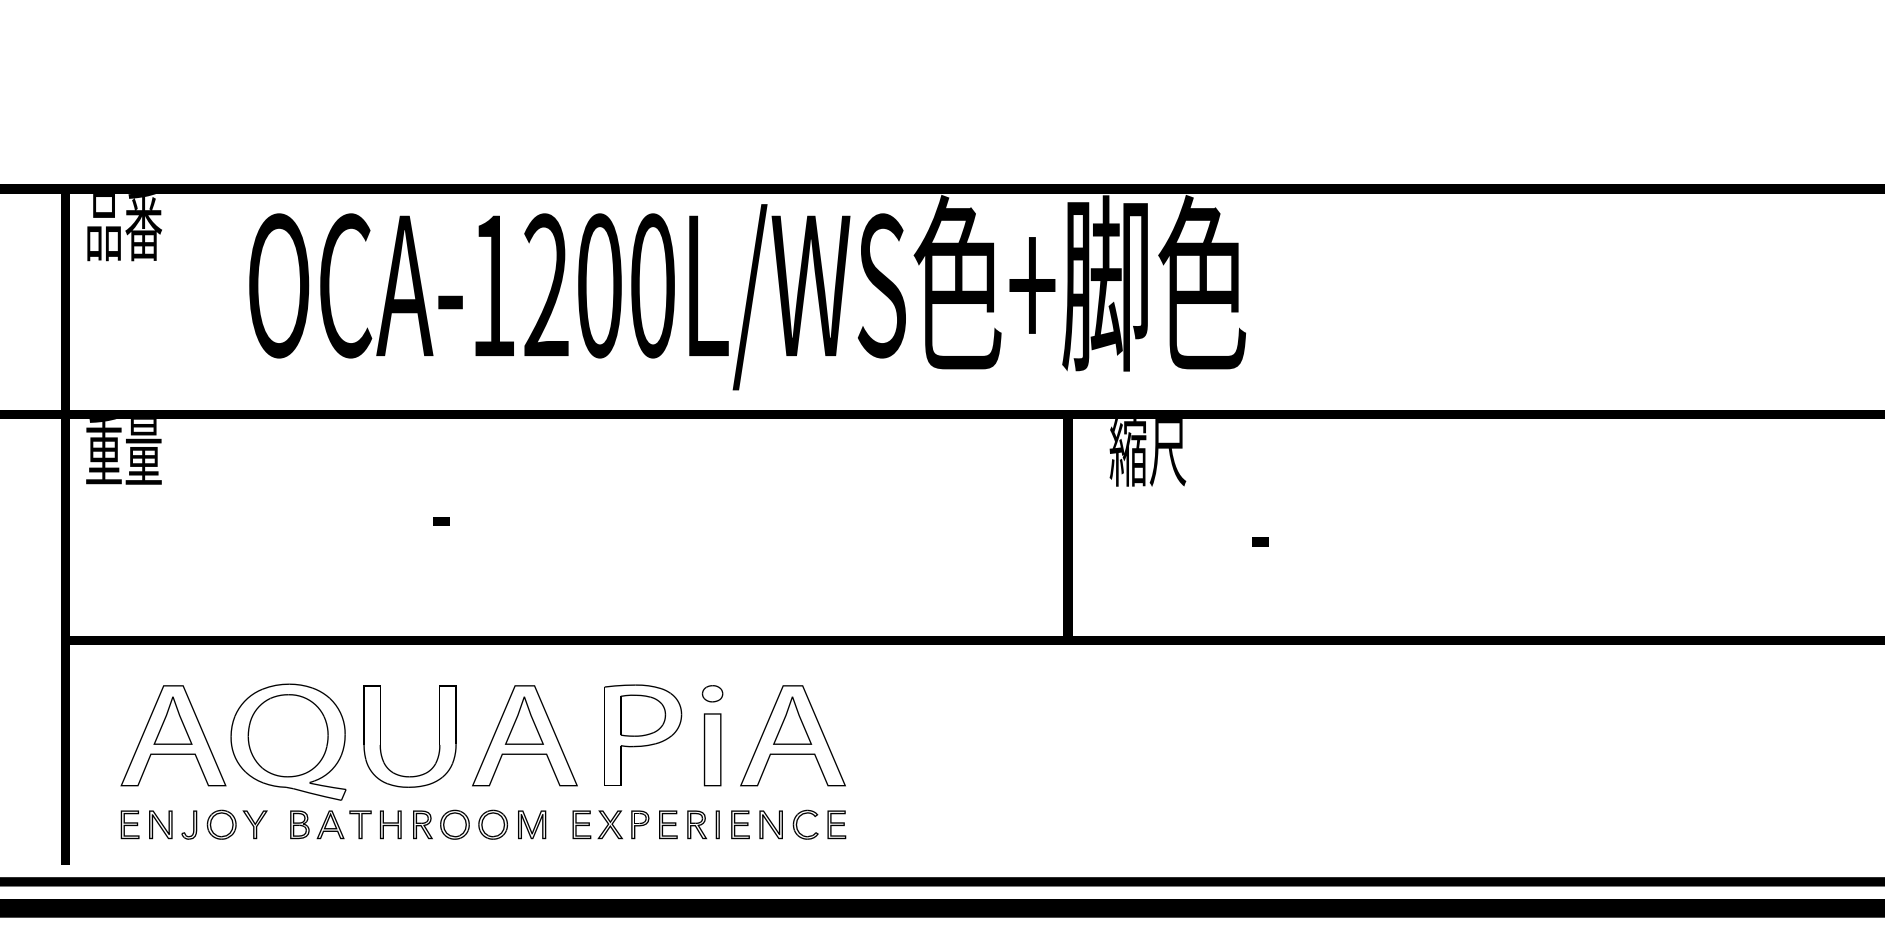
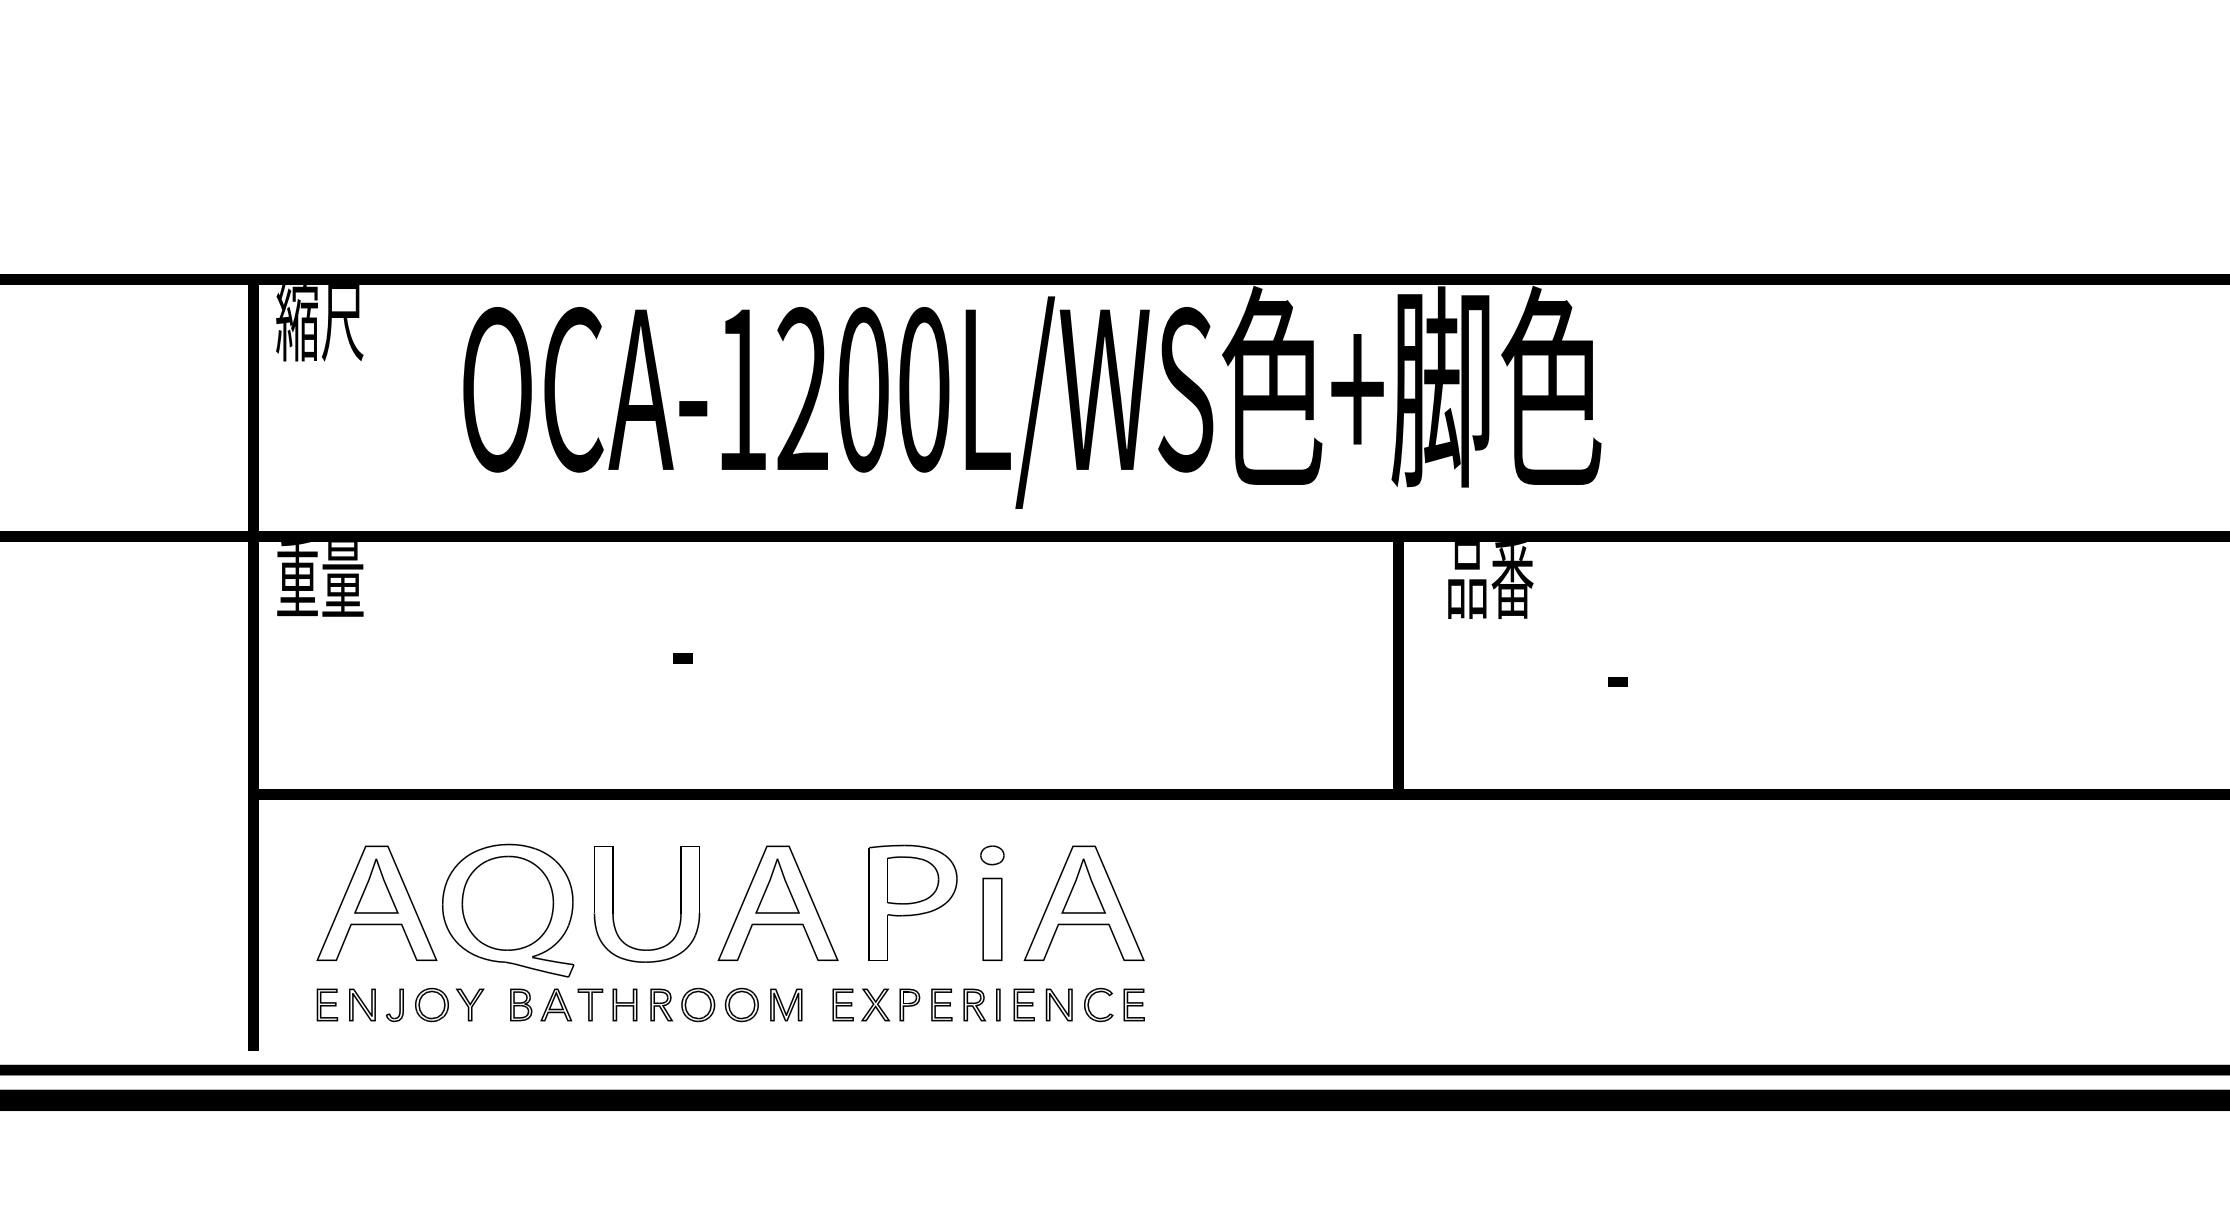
text: (123, 227) -> (319, 323), 品番 -> 縮尺
text: (1148, 452) -> (1489, 580), 縮尺 -> 品番

